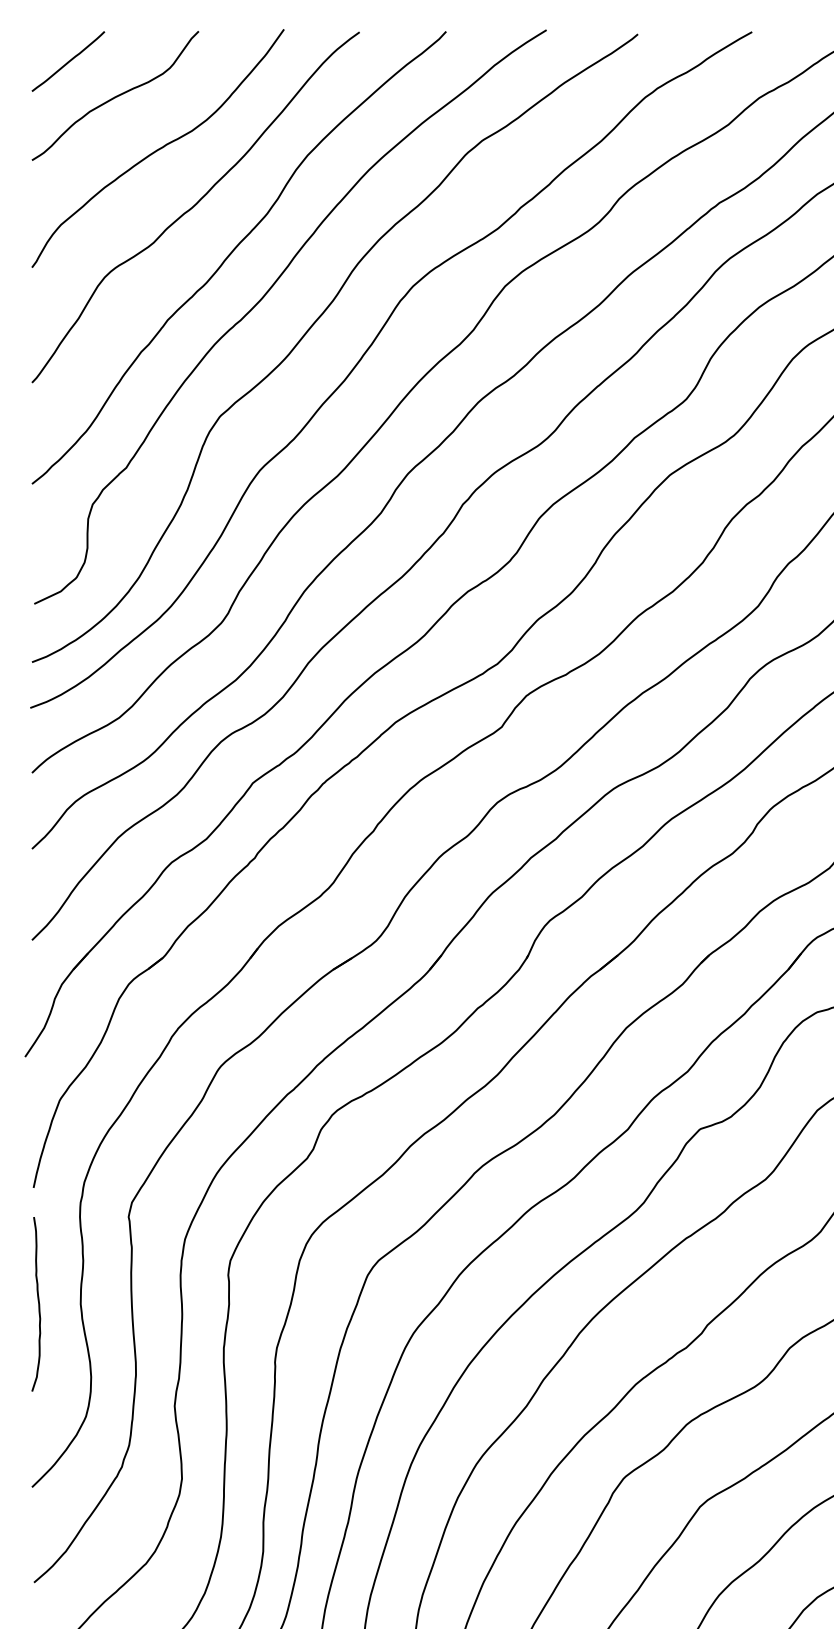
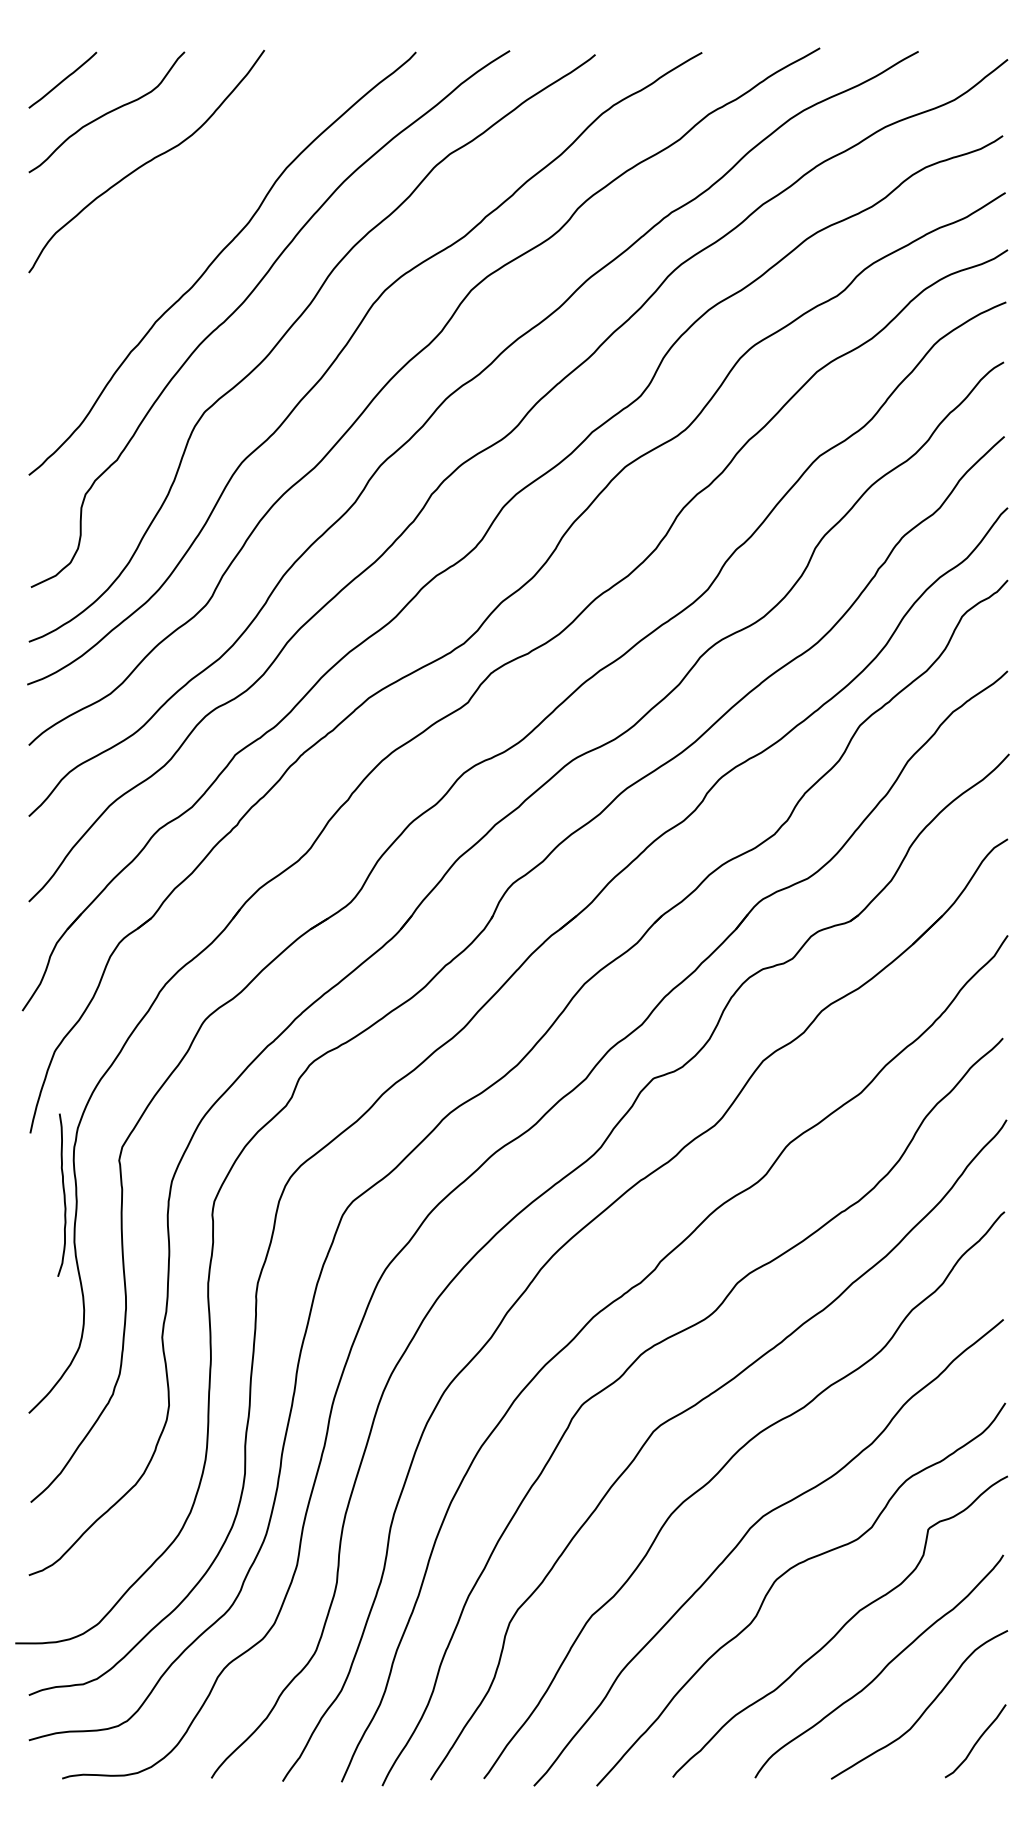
curve: (195, 206) -> (181, 215), removed
curve: (38, 1303) -> (63, 1194), moved

